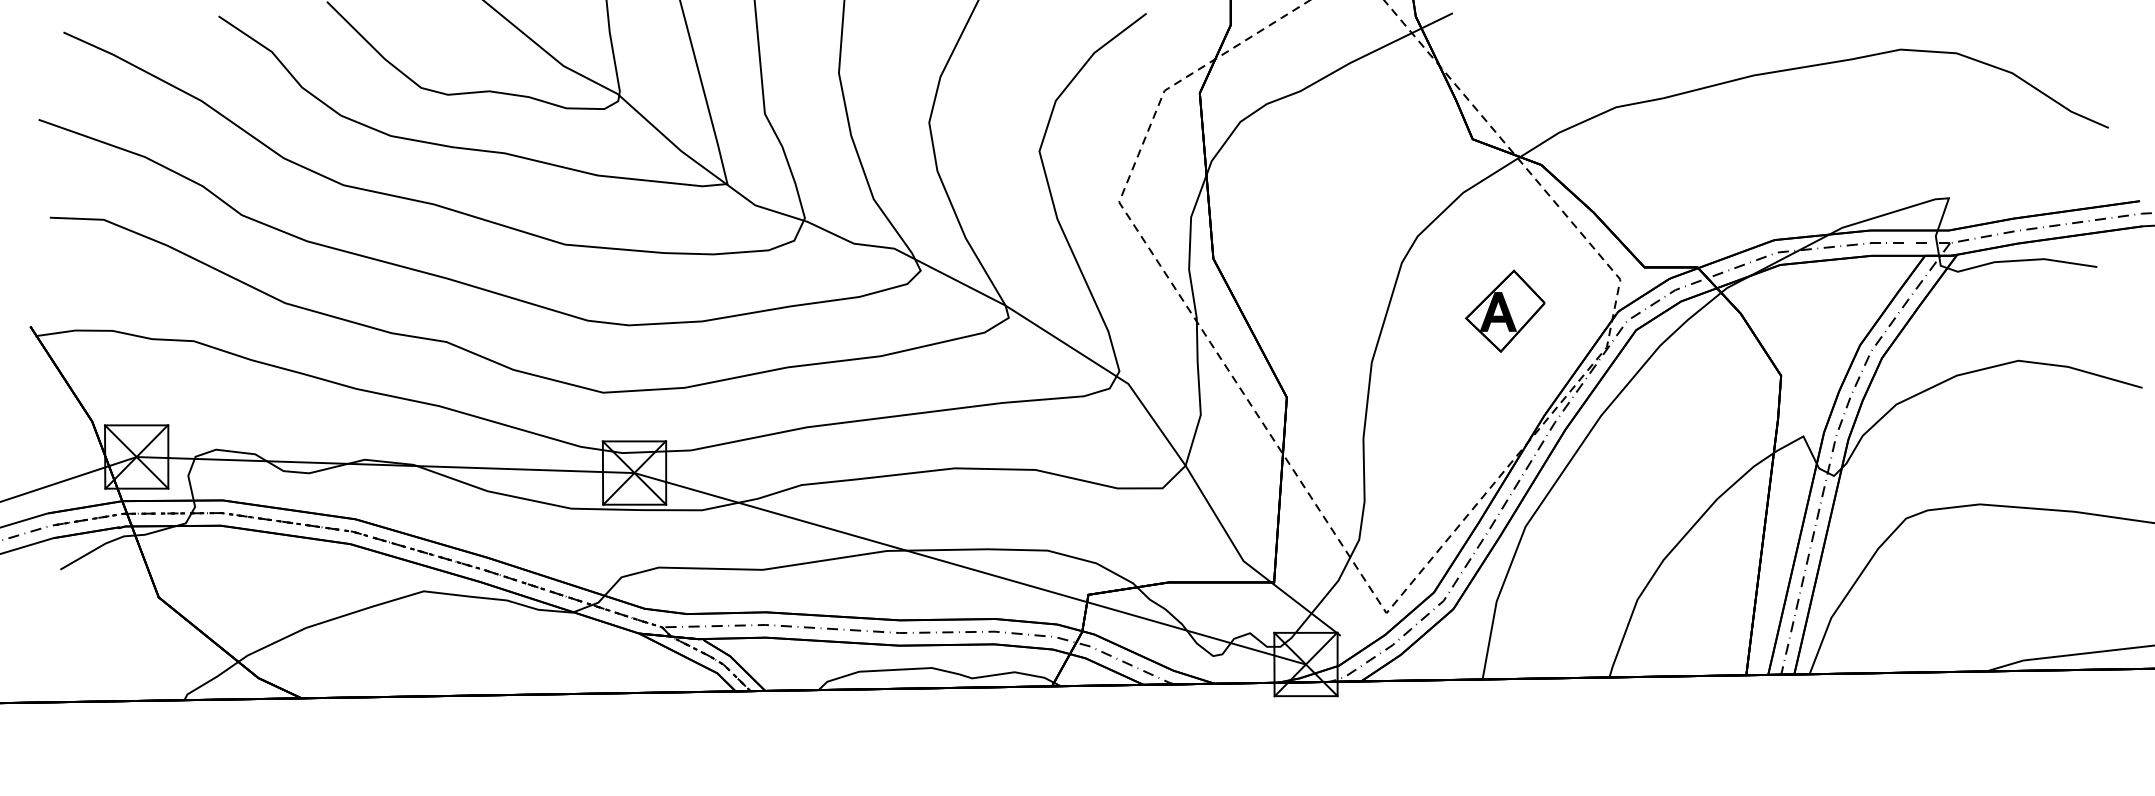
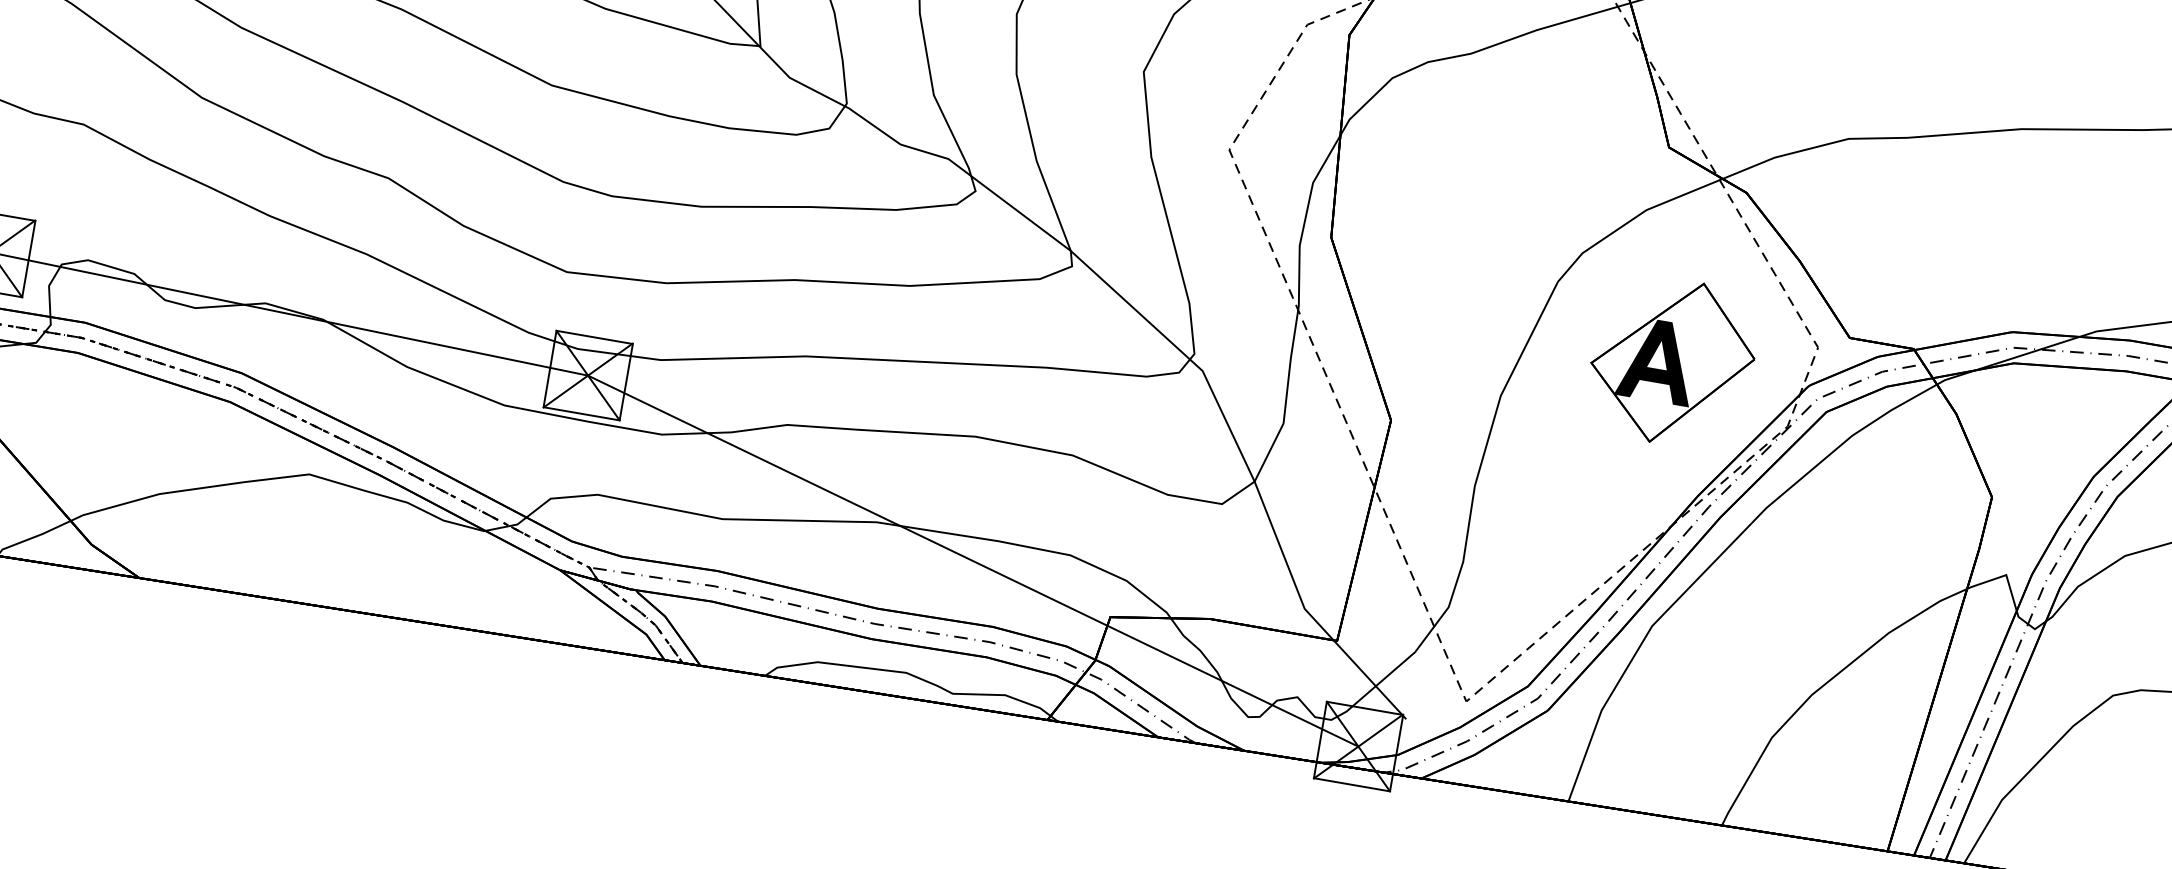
part: (1505, 310) -> (1673, 360), size x1.67

